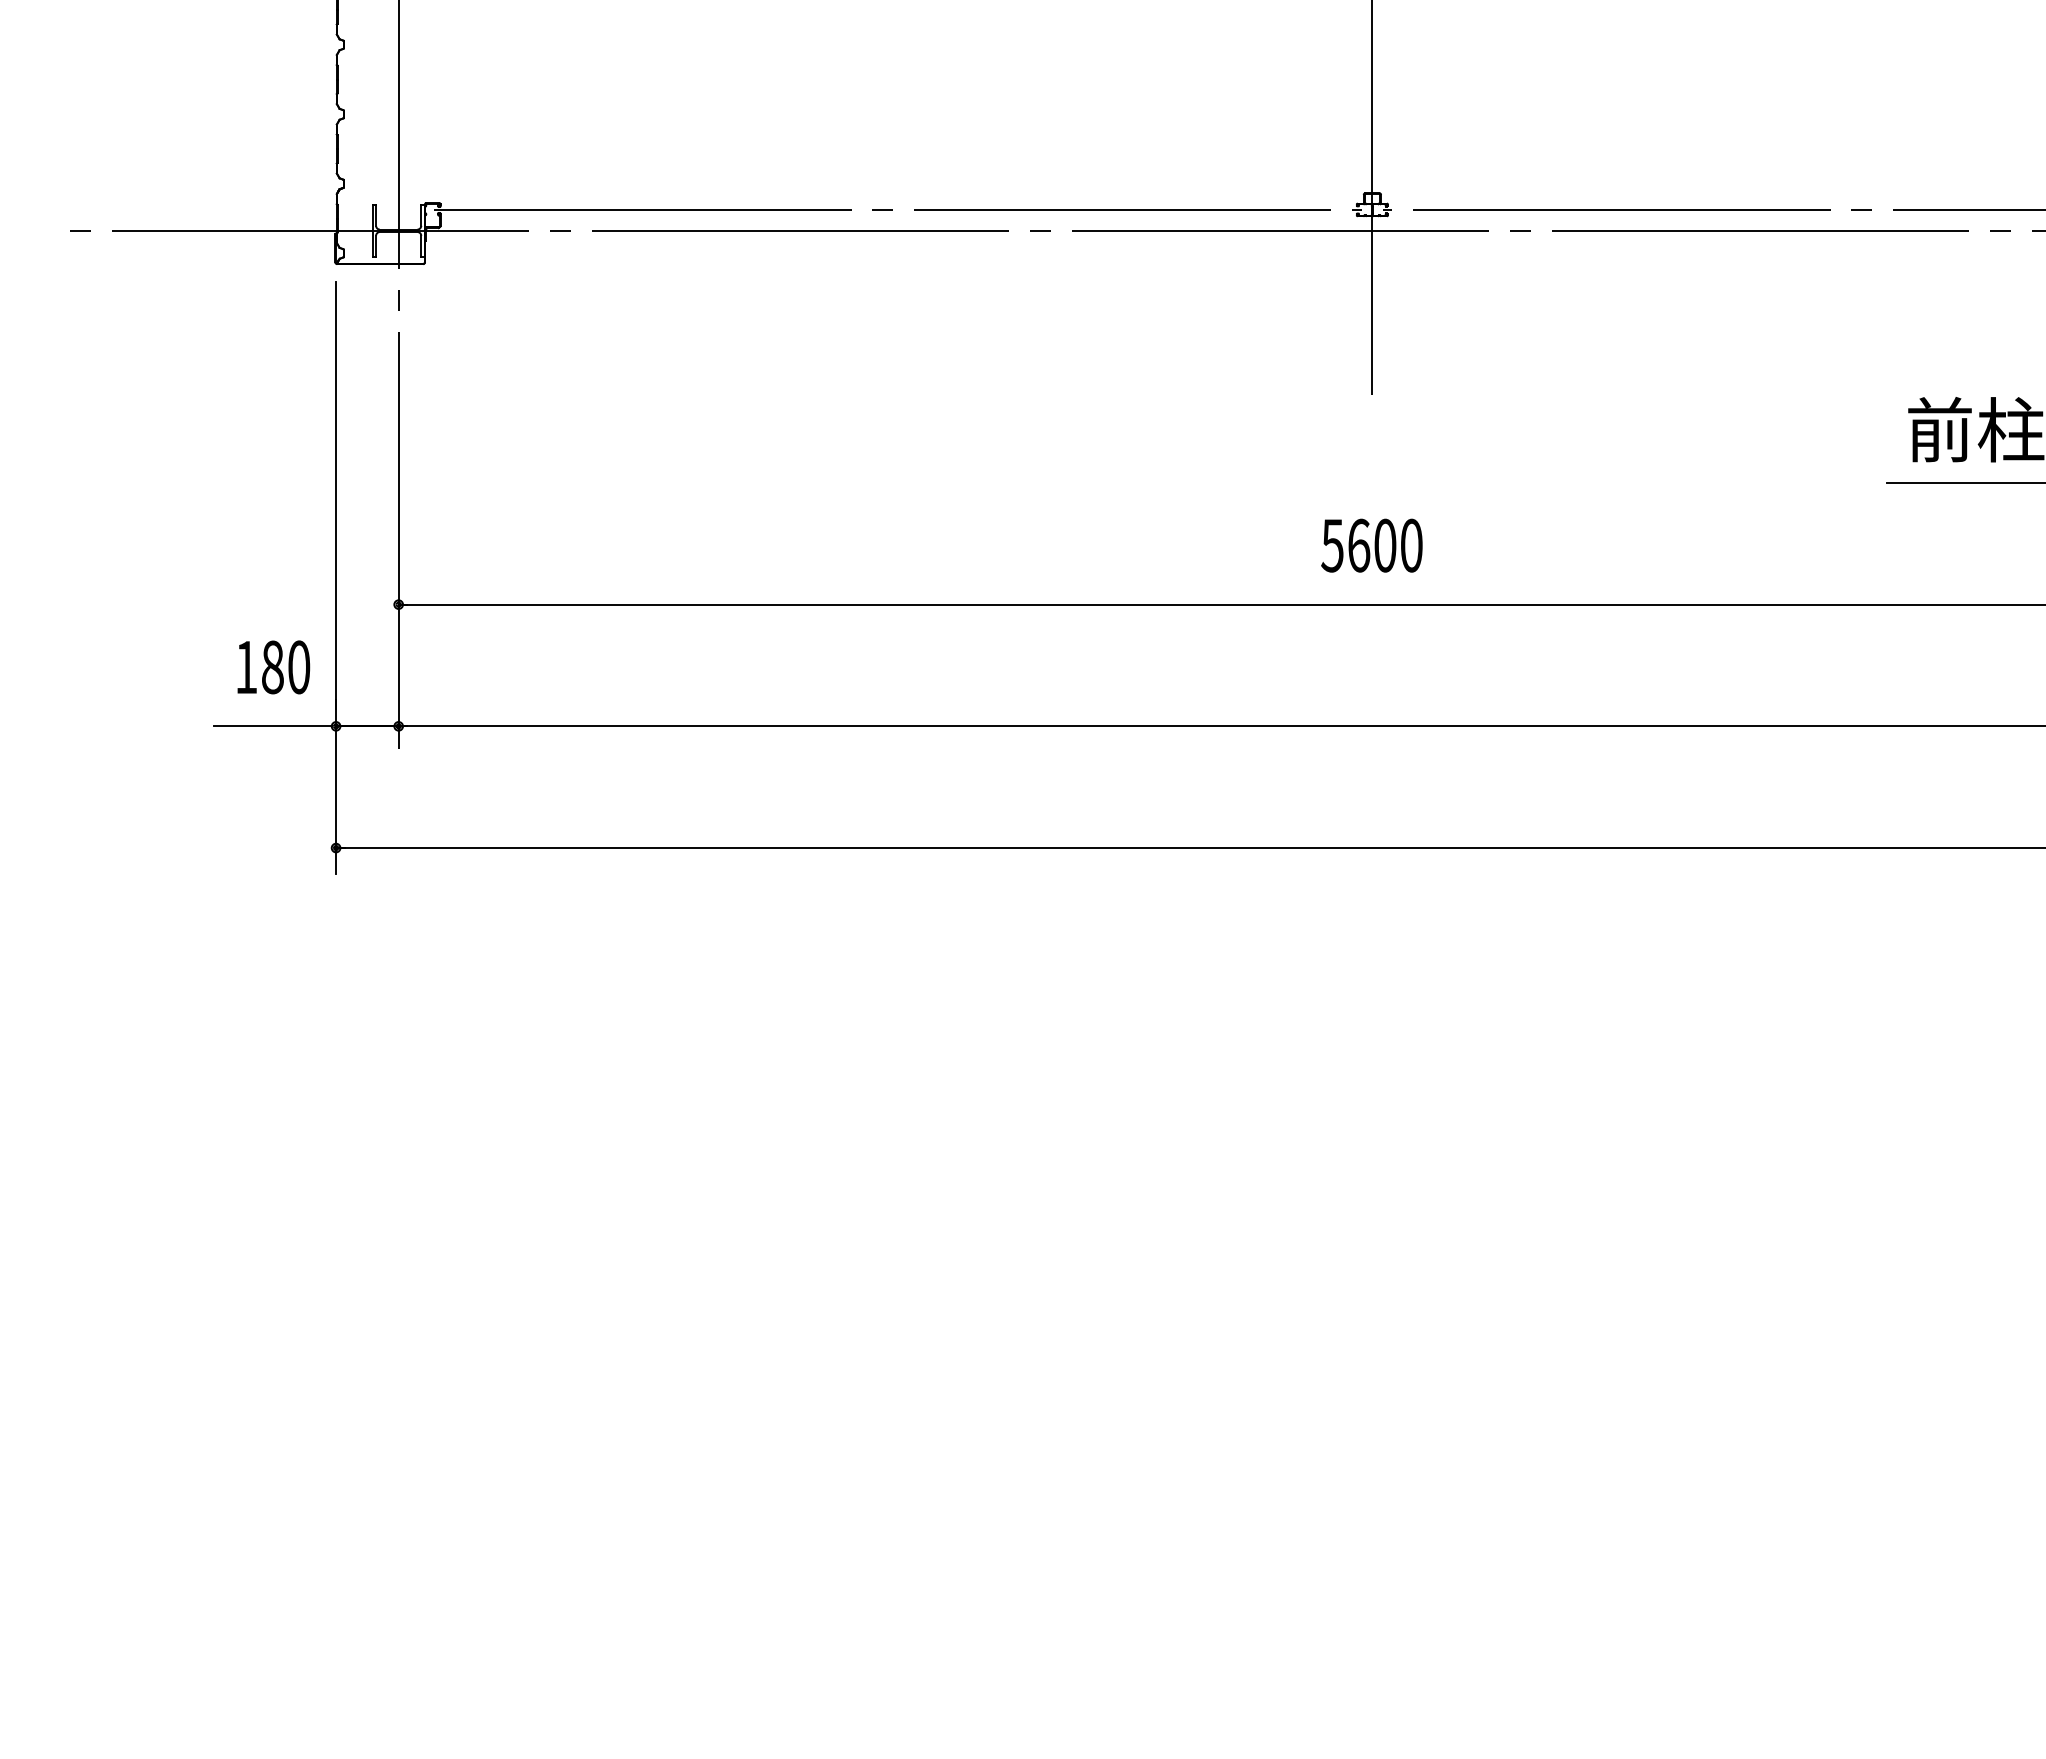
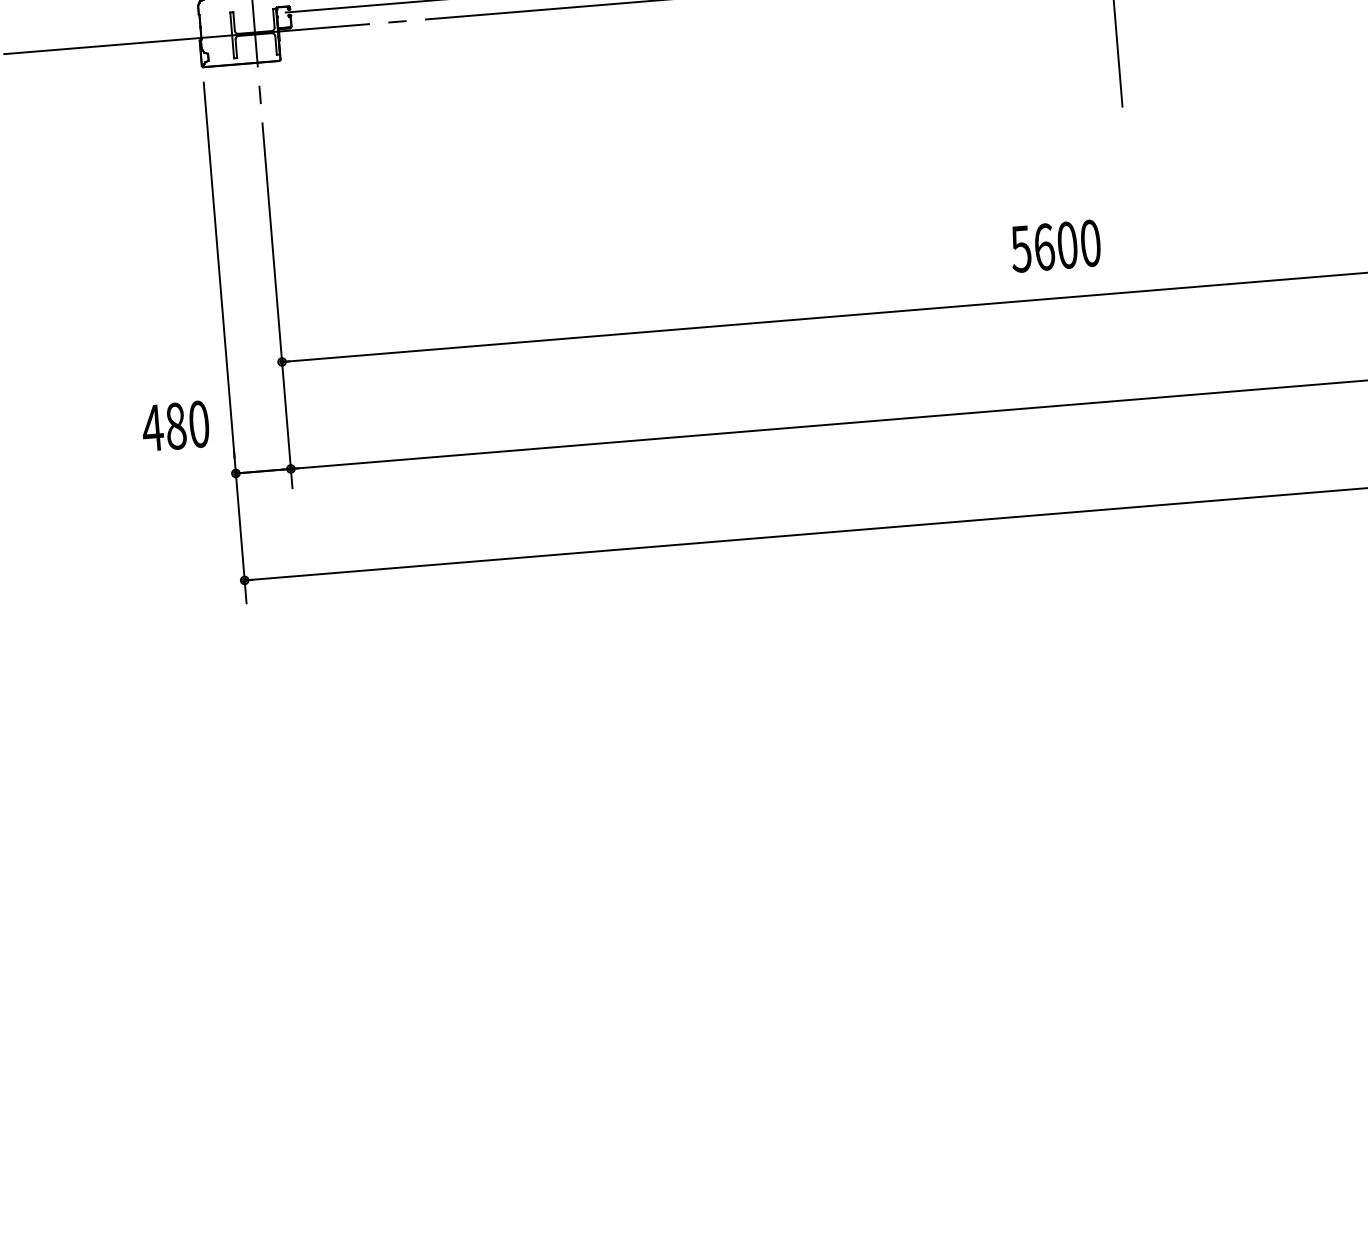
text: (1371, 545) -> (1055, 246), moved
text: (246, 667) -> (152, 428), 180 -> 480
line: (272, 726) -> (180, 478), removed

